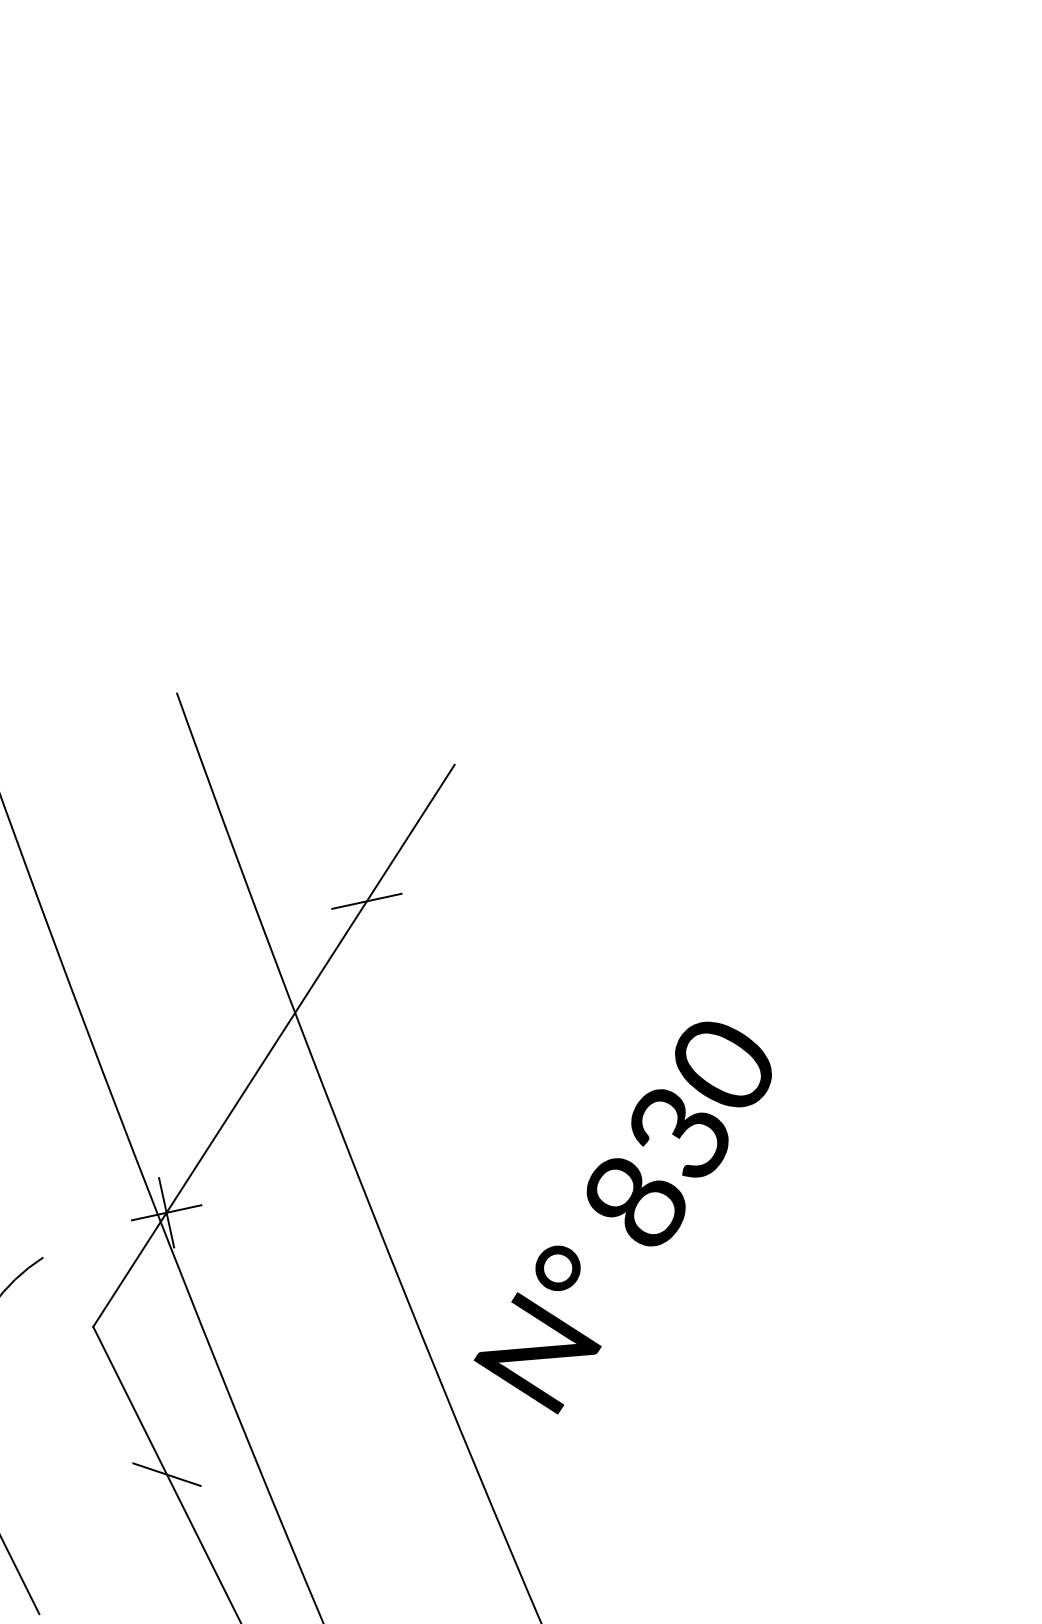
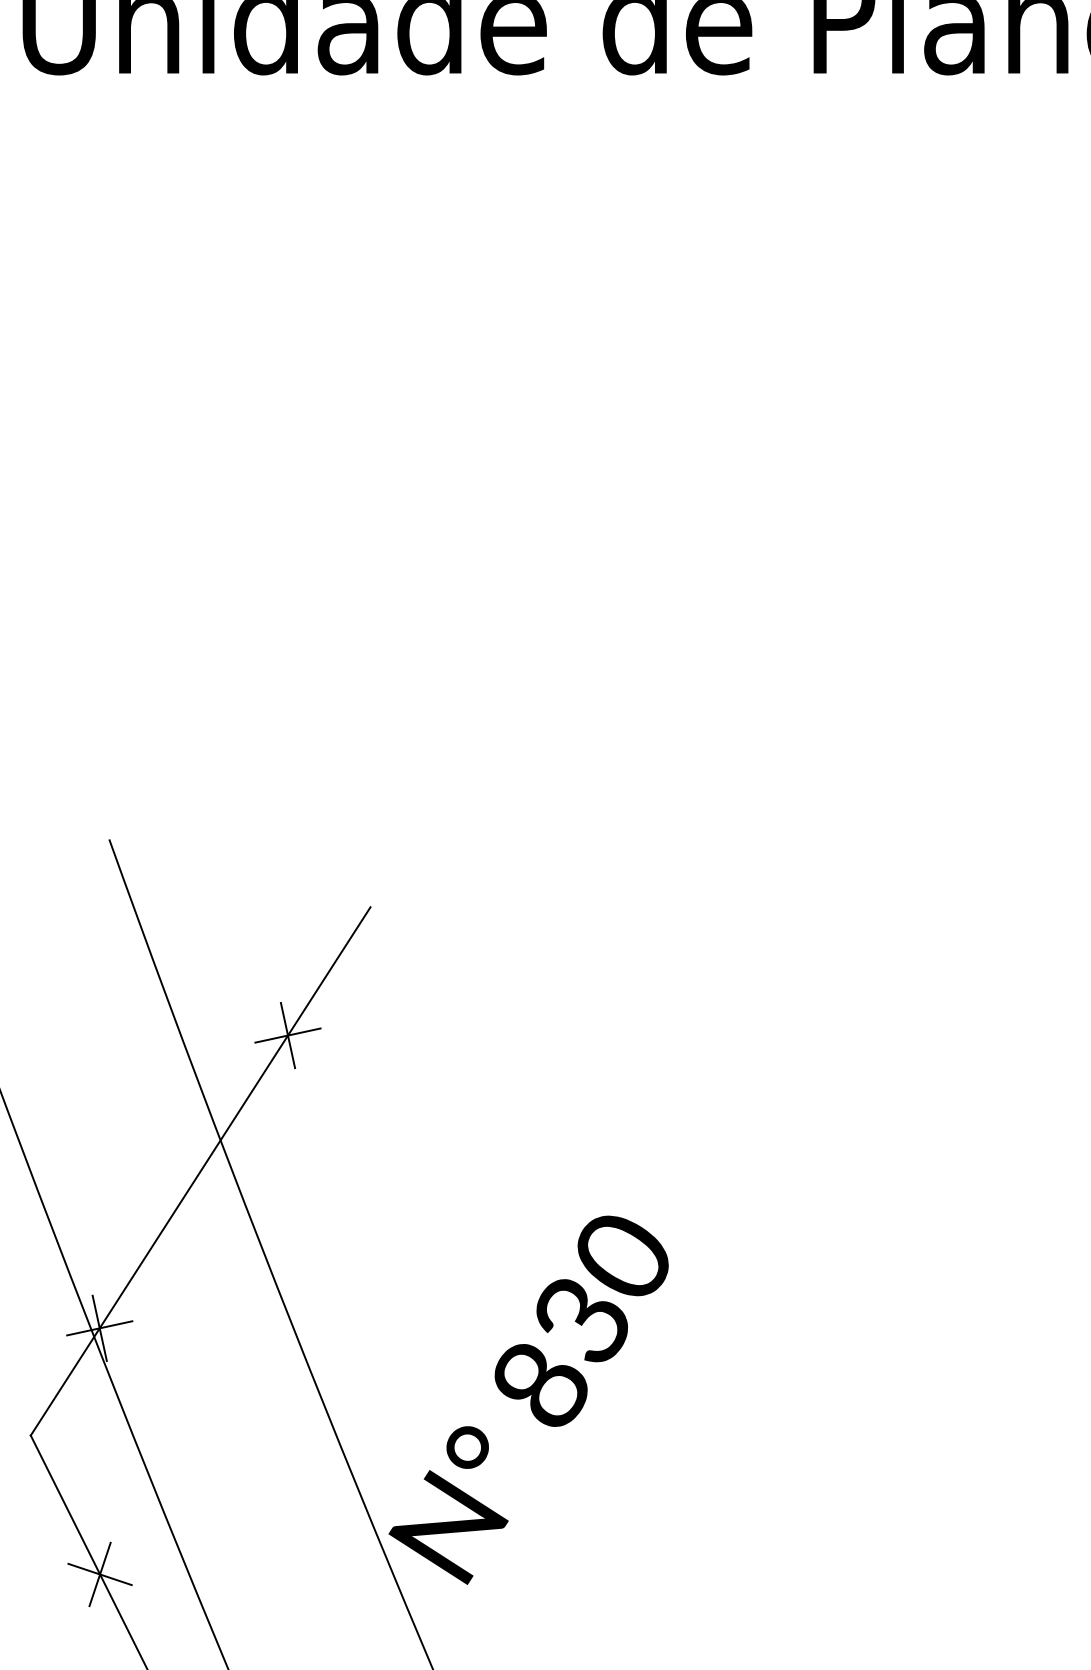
line: (366, 901) -> (287, 1035), added
text: (622, 1217) -> (528, 1399), moved
line: (166, 1474) -> (99, 1574), added

